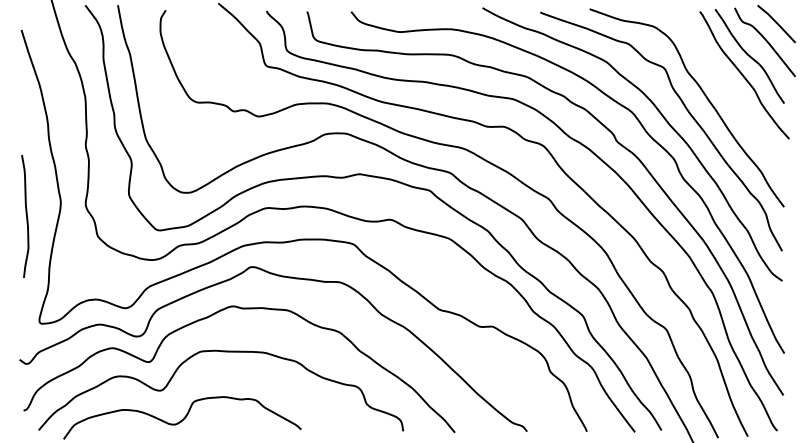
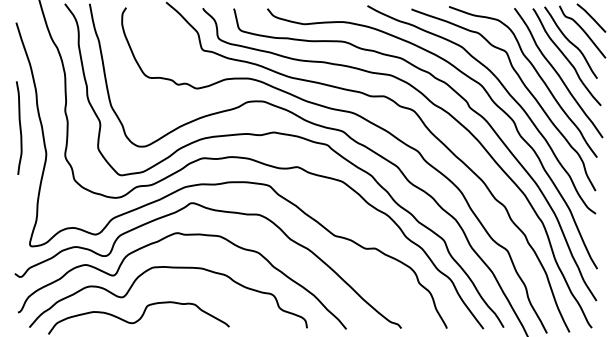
curve: (732, 95) -> (557, 72), added
curve: (26, 216) -> (20, 128), moved

